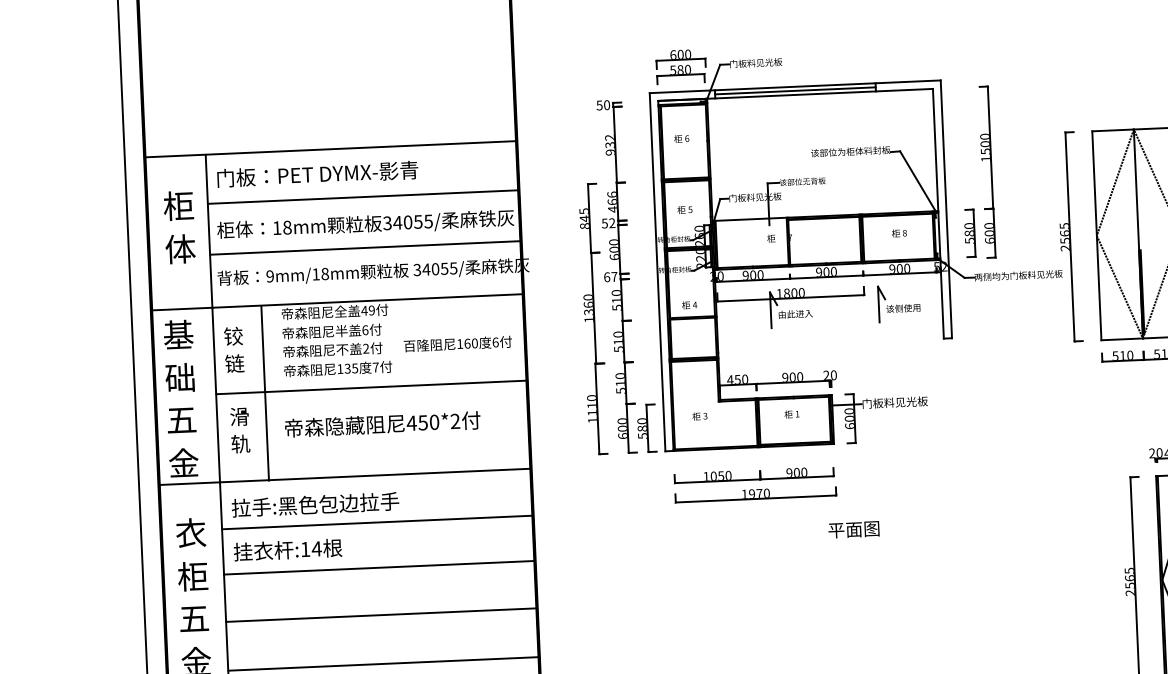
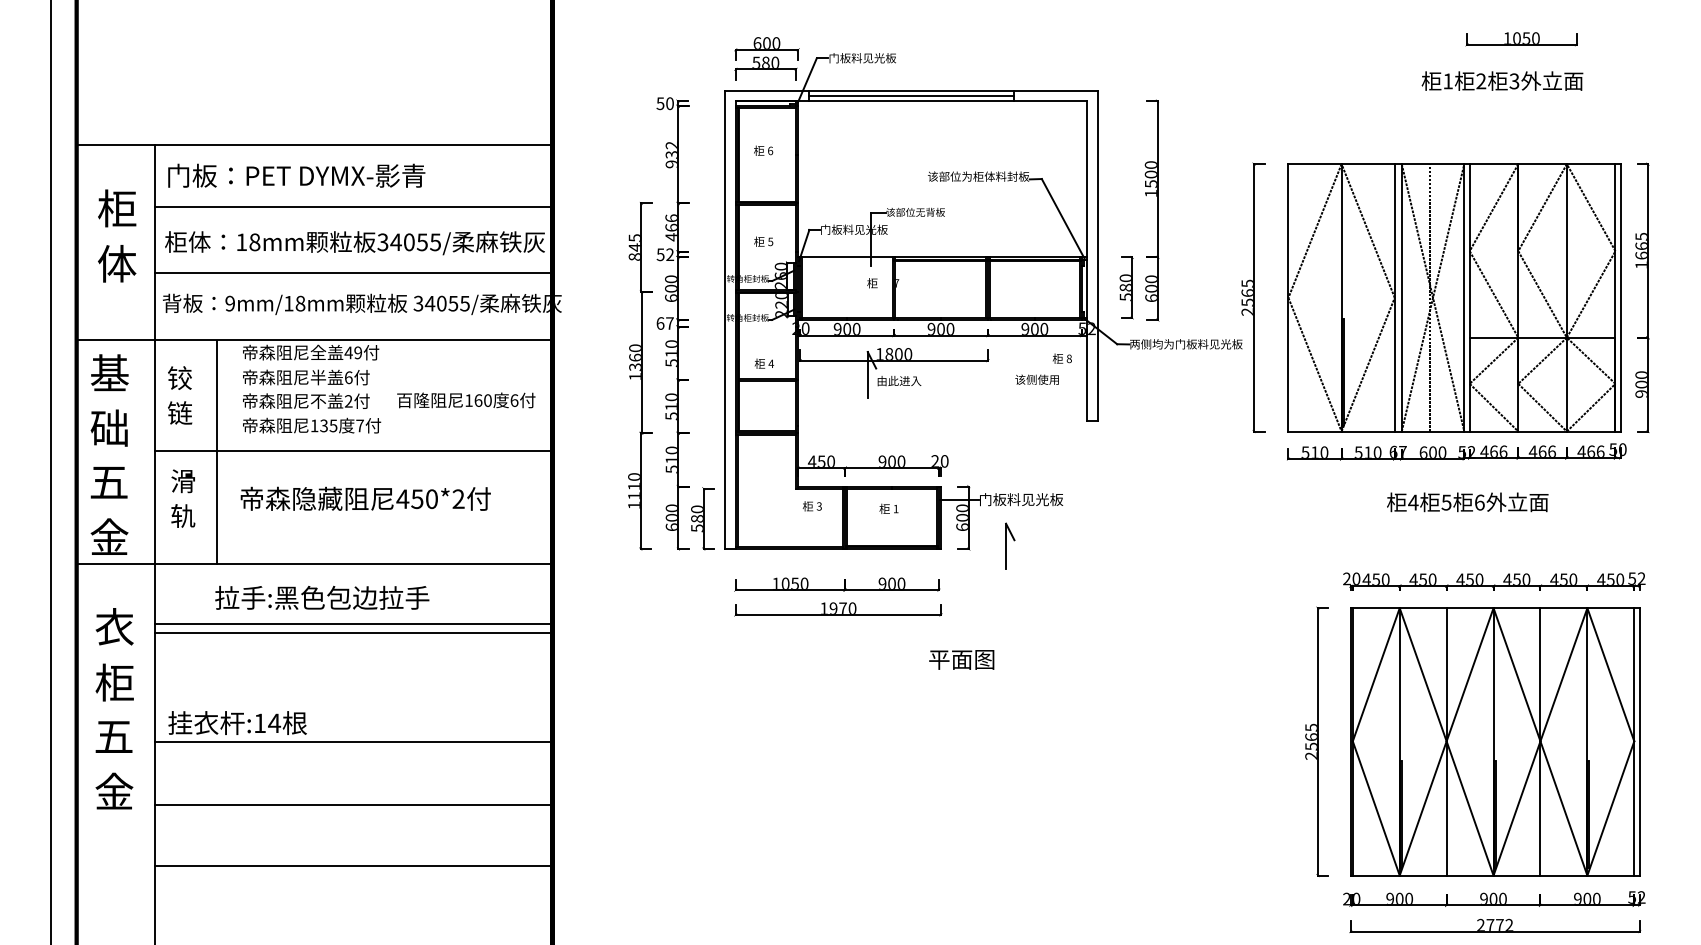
text: (898, 233) -> (1061, 358), moved
part: (882, 303) -> (1010, 545), moved
text: (699, 416) -> (811, 506), moved
text: (315, 504) -> (322, 597), moved
text: (287, 549) -> (237, 722), moved
line: (379, 567) -> (353, 632), moved

